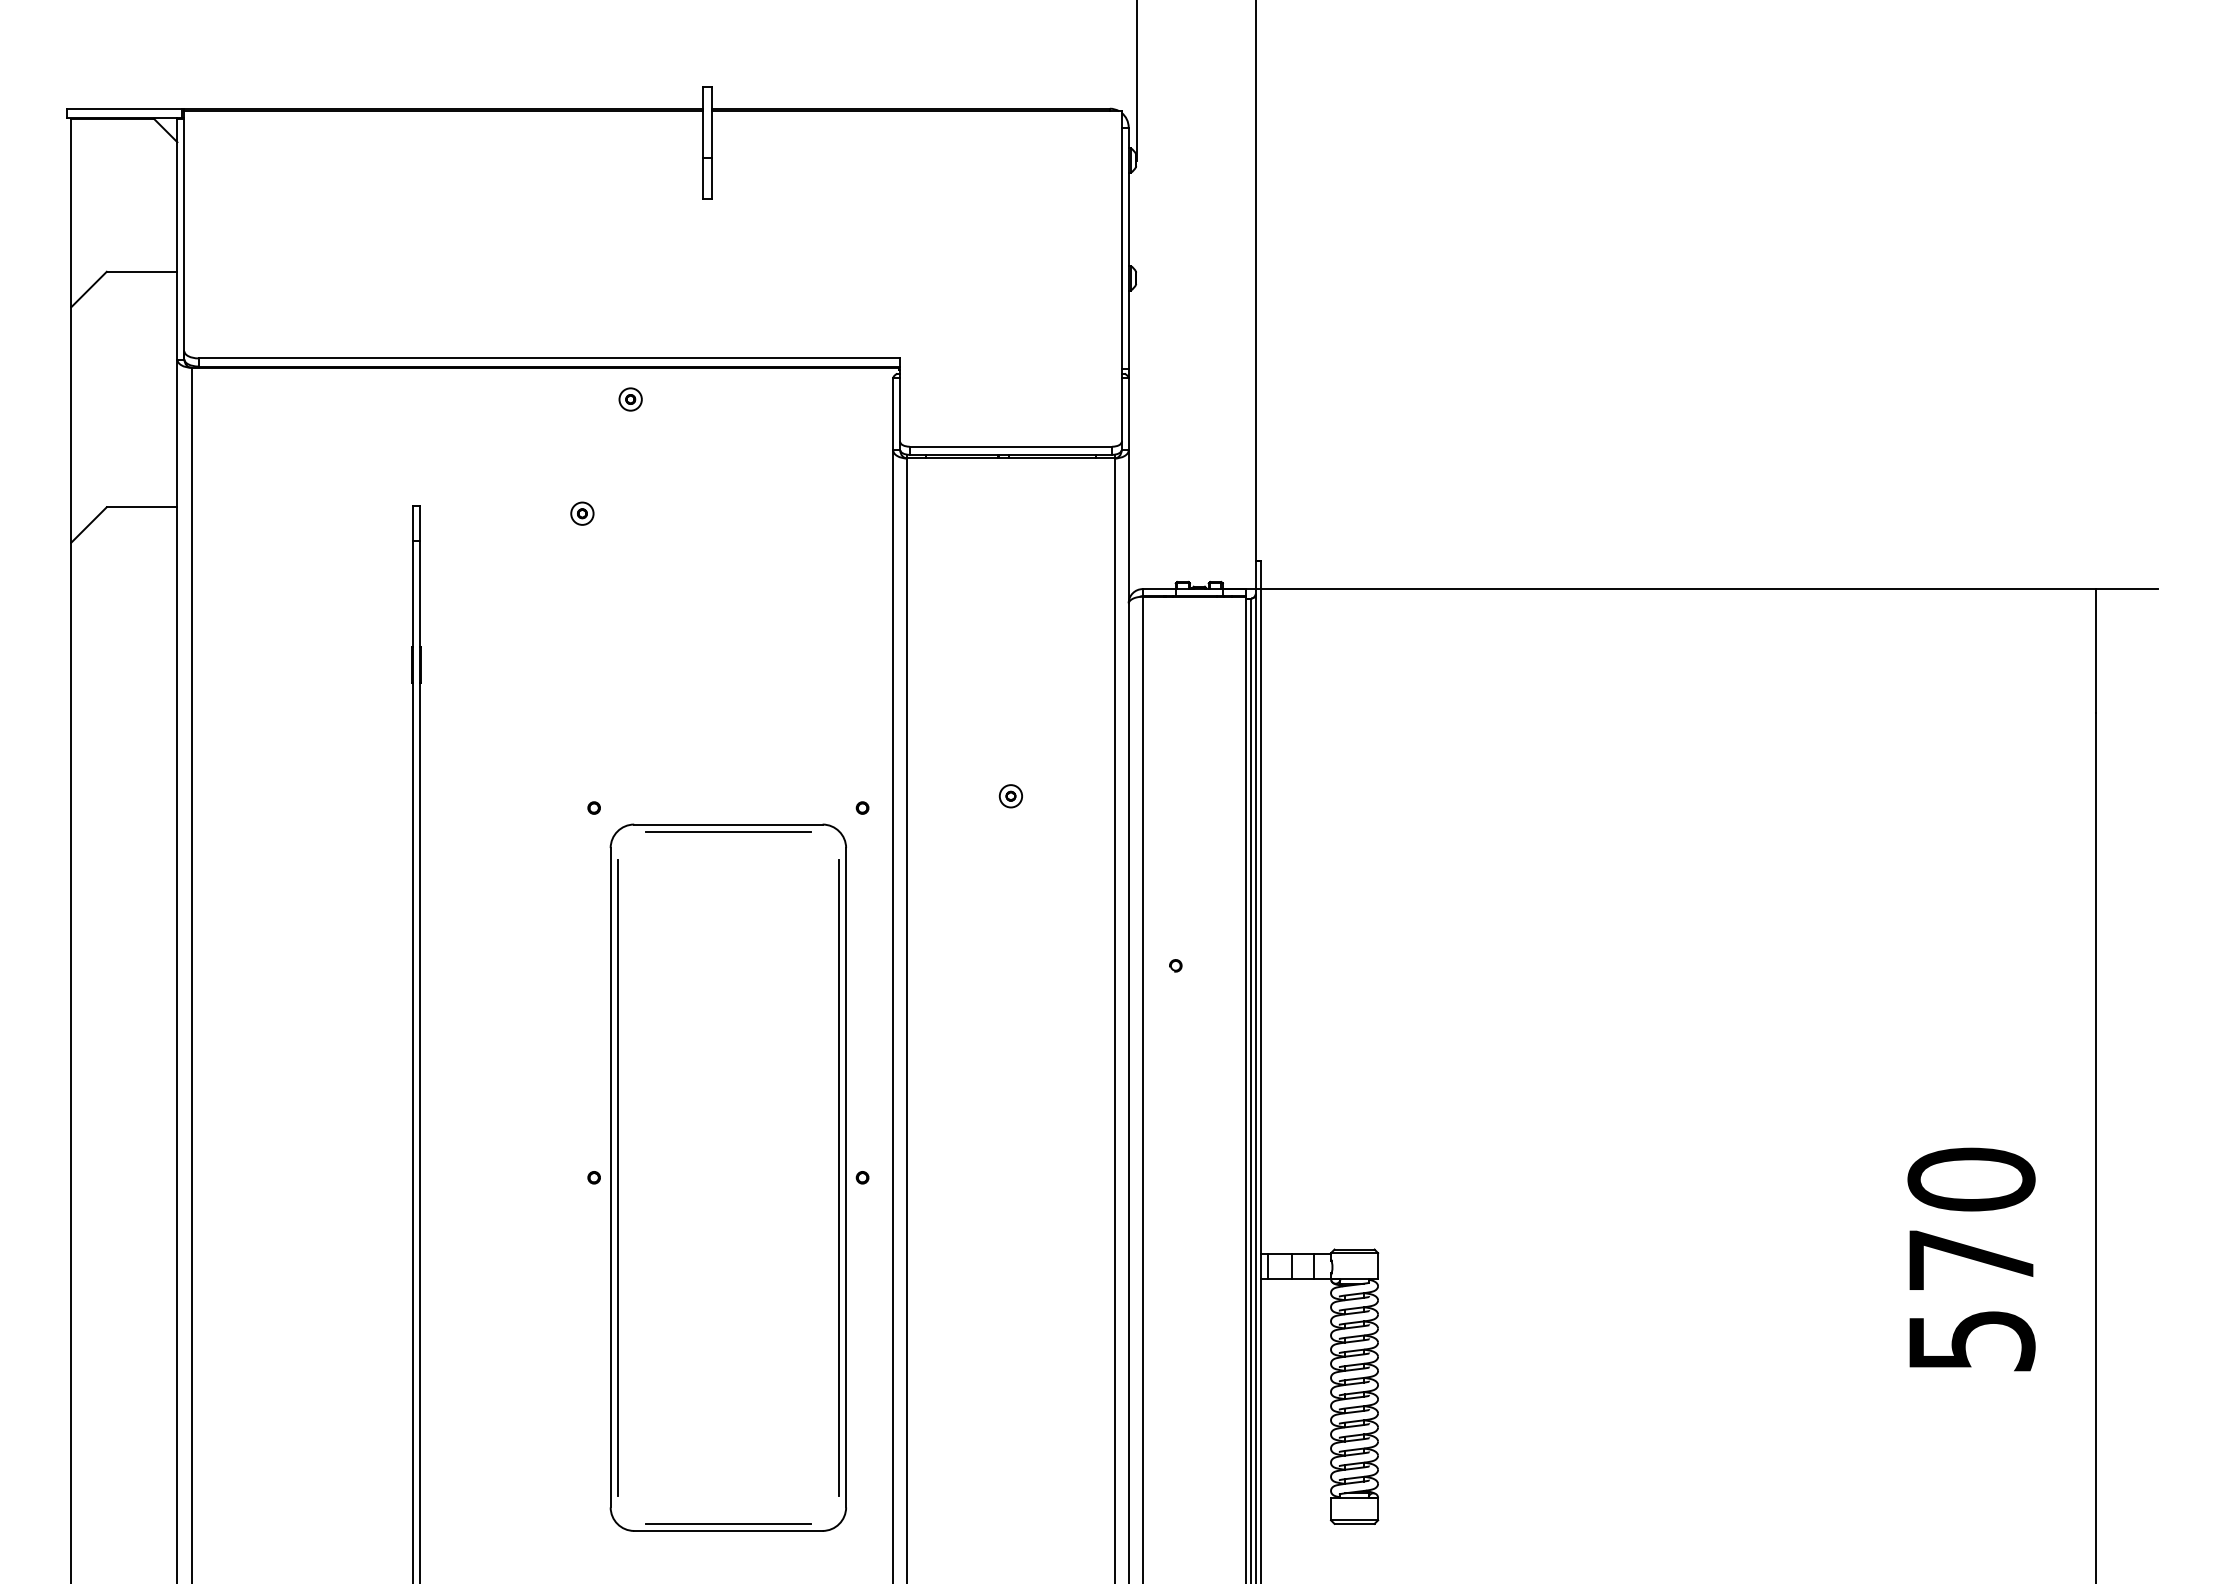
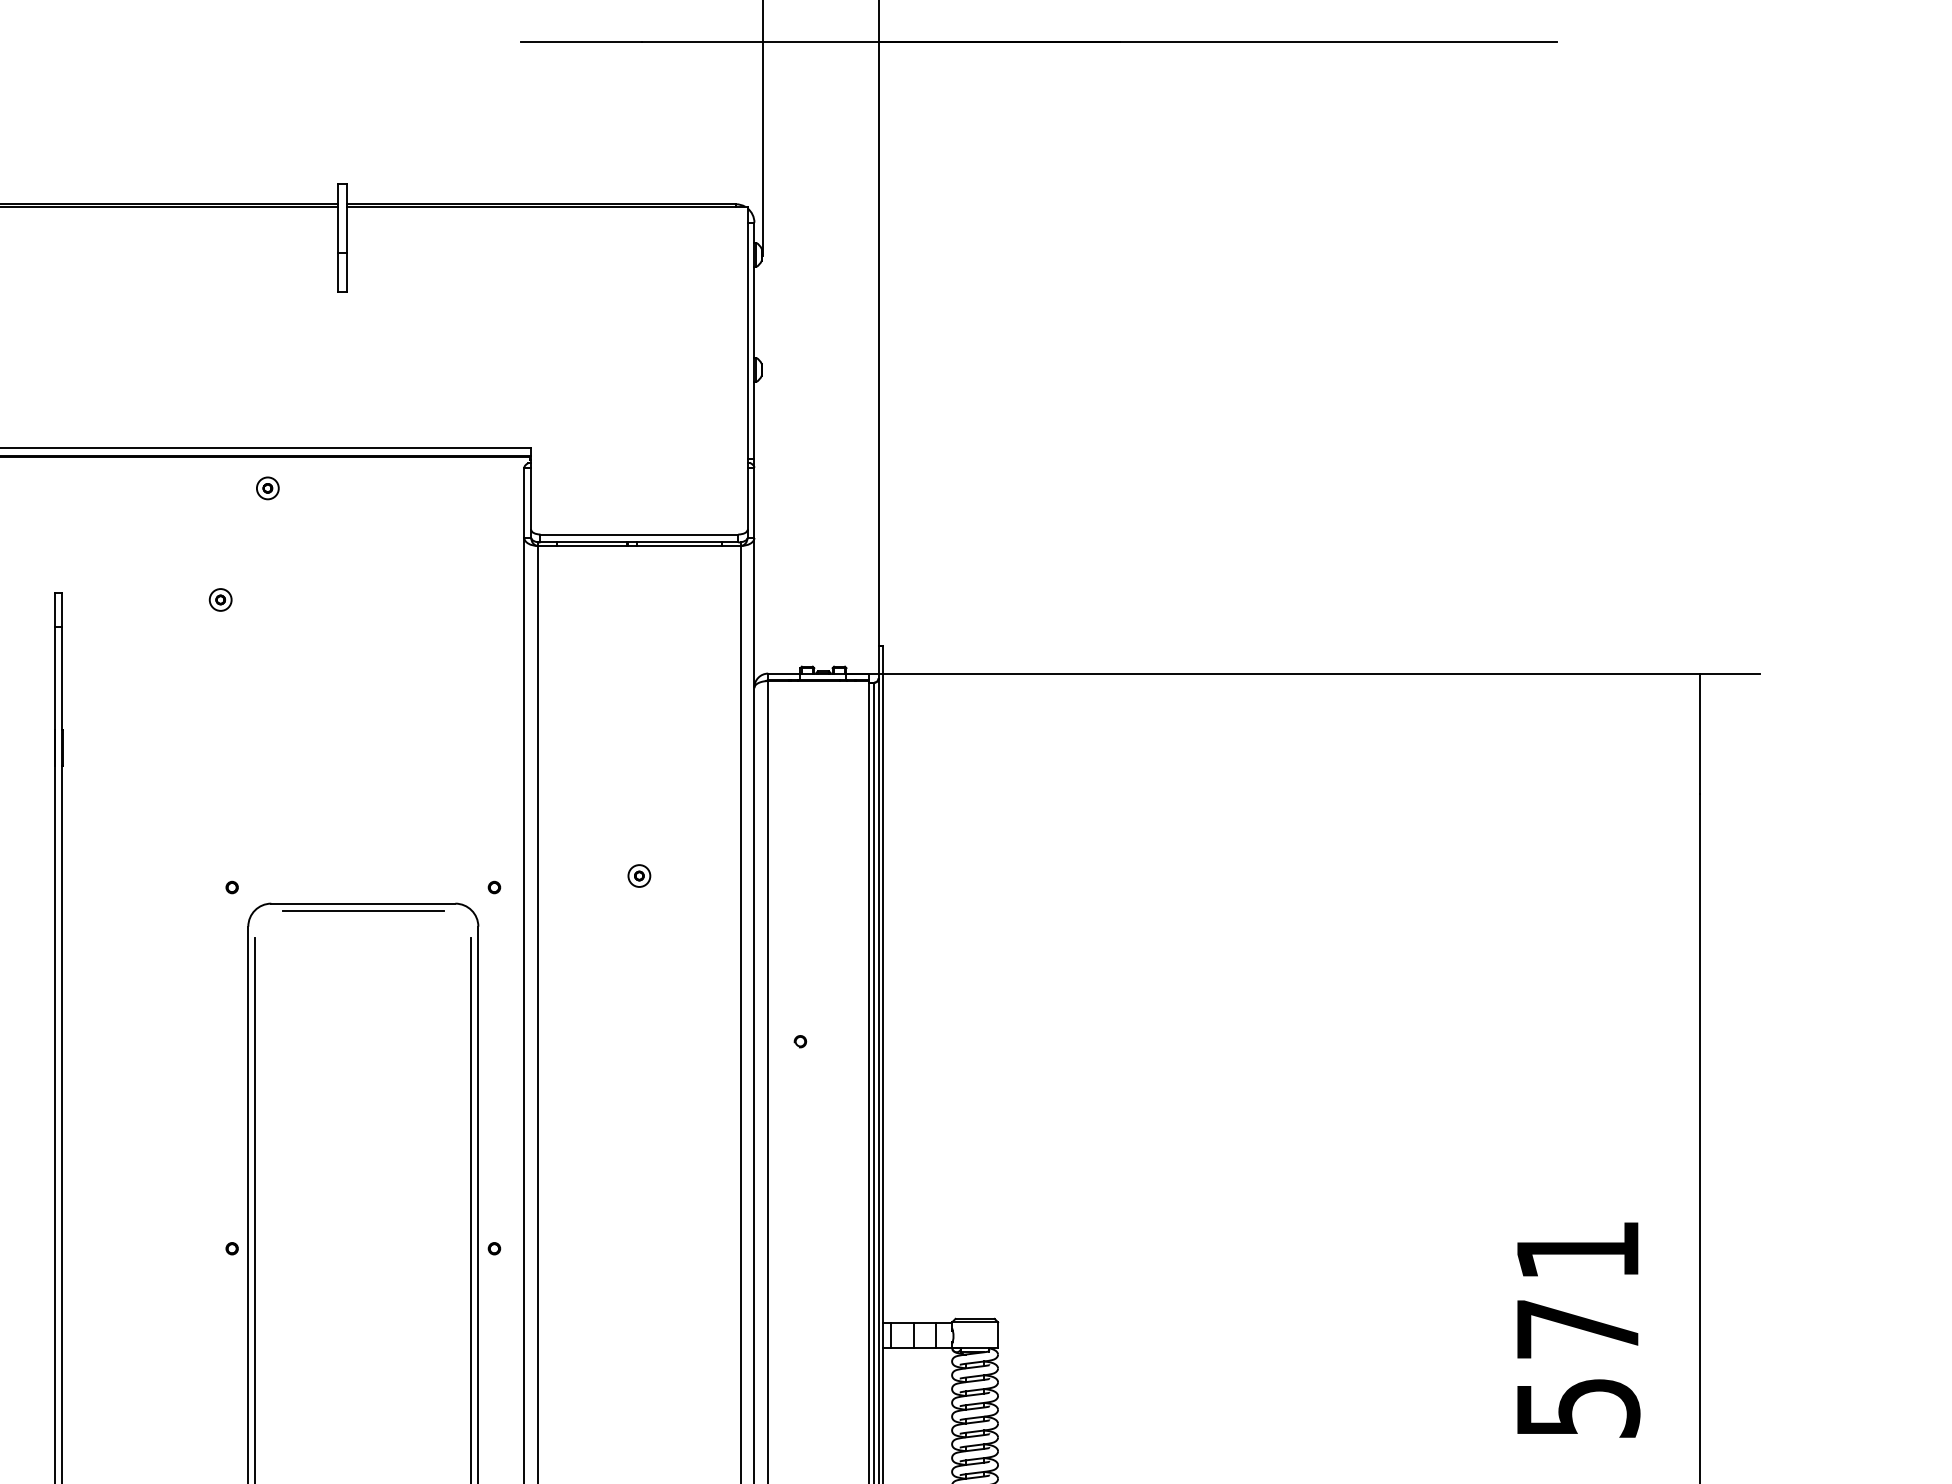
text: (1971, 1179) -> (1577, 1250), 570 -> 571

